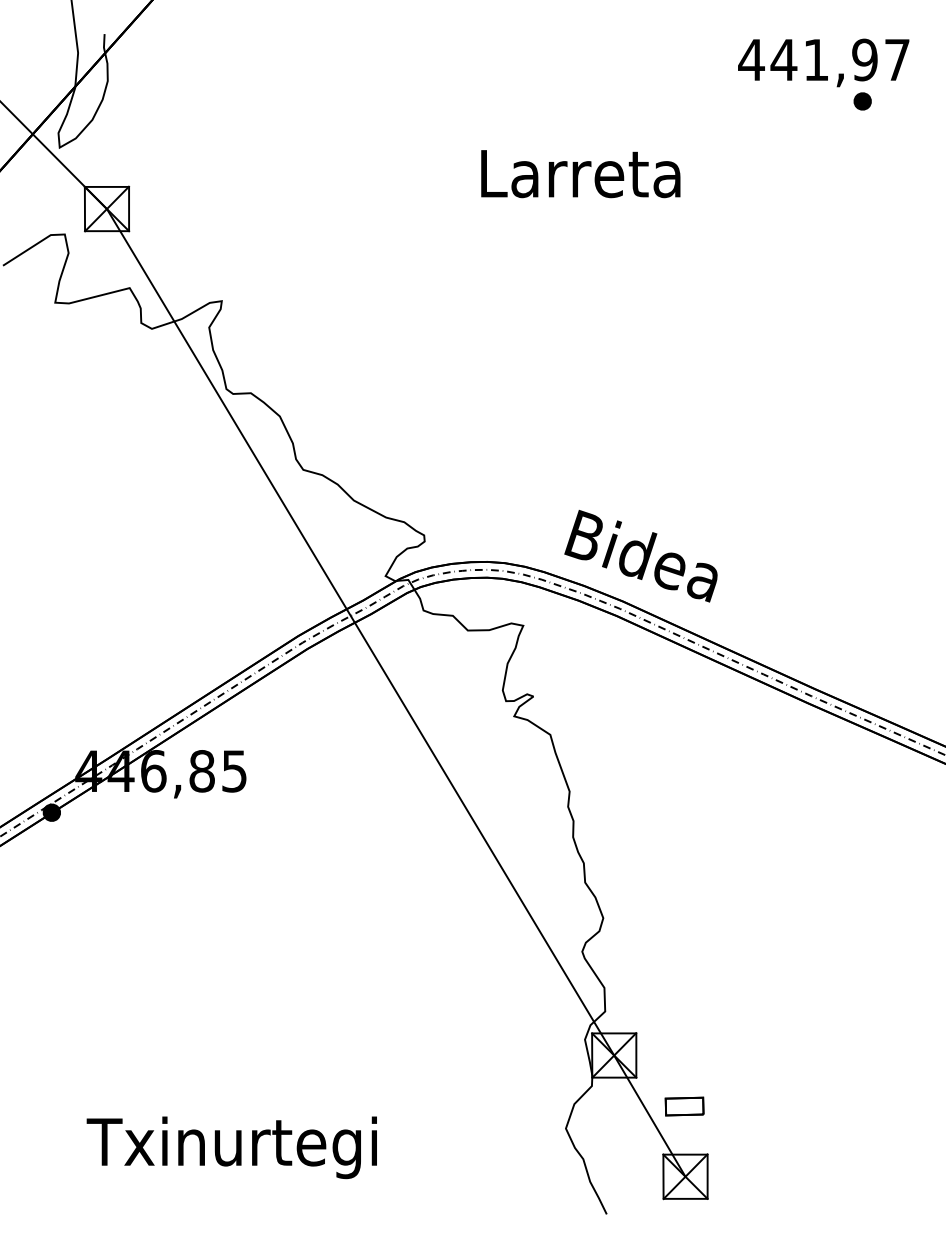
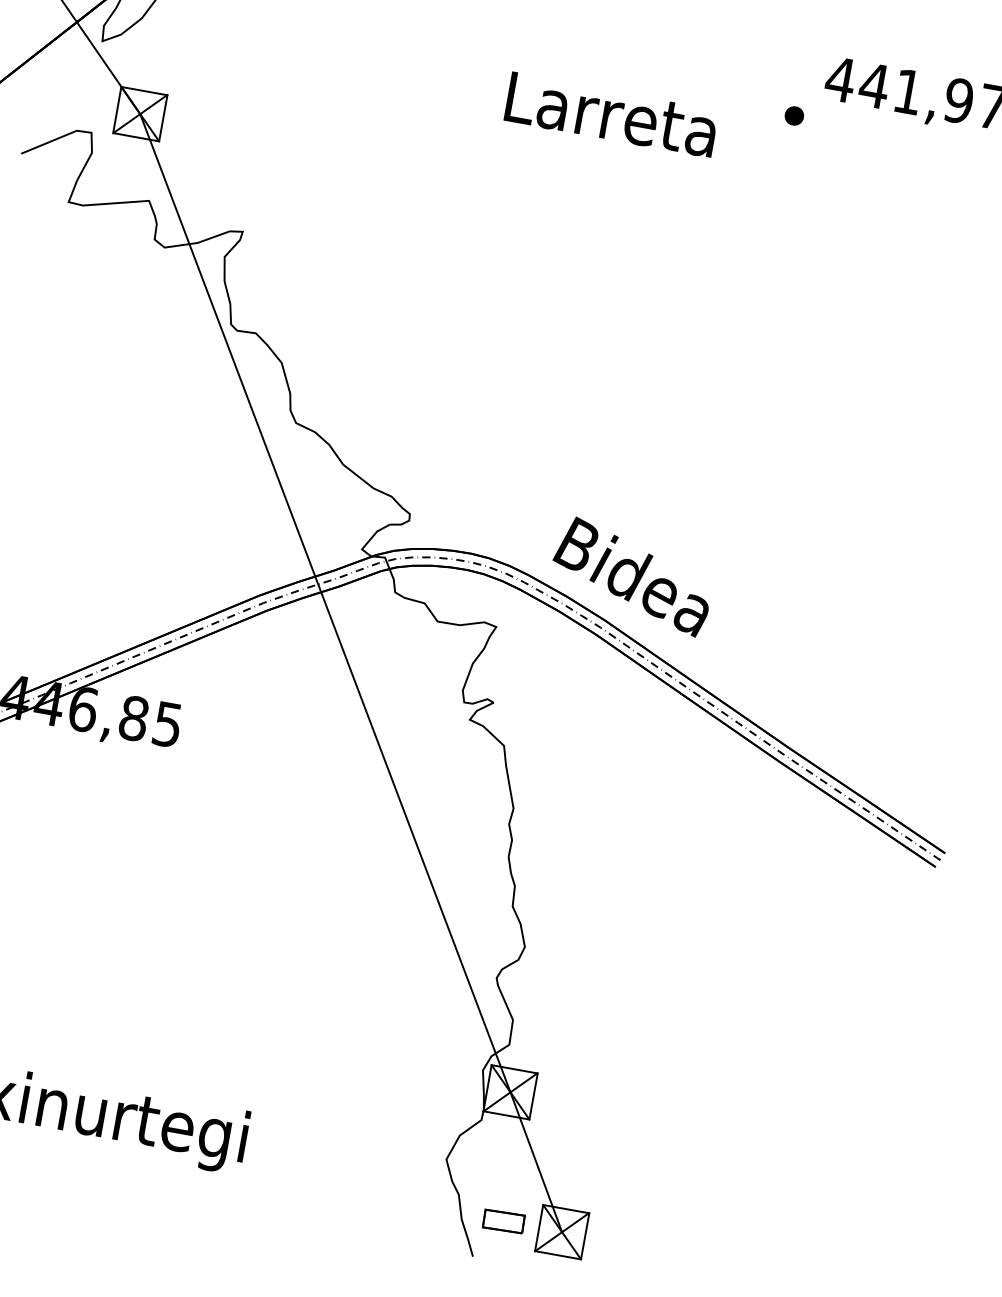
part: (862, 101) -> (794, 115), moved
text: (580, 174) -> (611, 115), moved
part: (684, 1106) -> (503, 1221), moved

